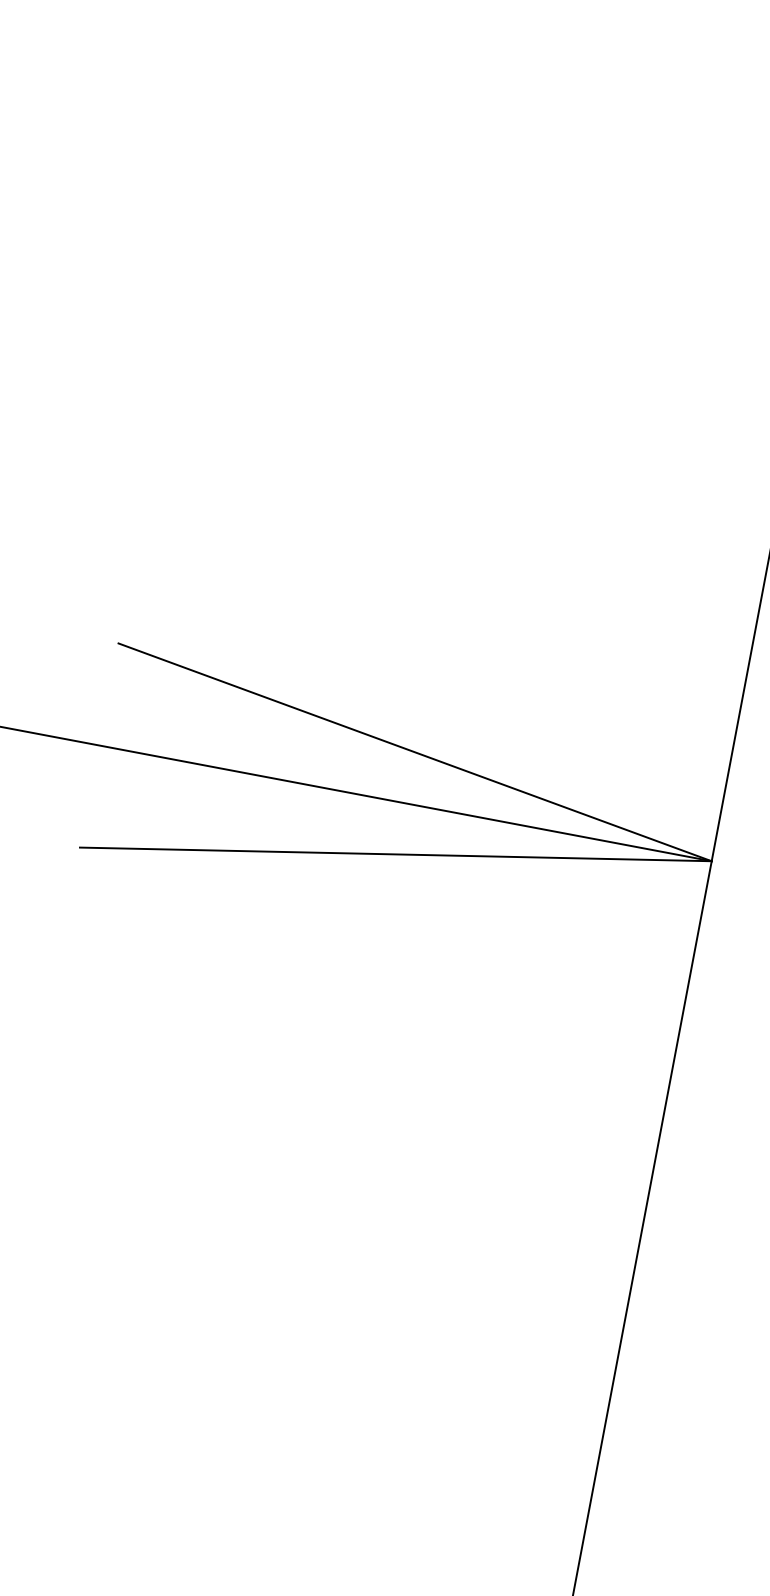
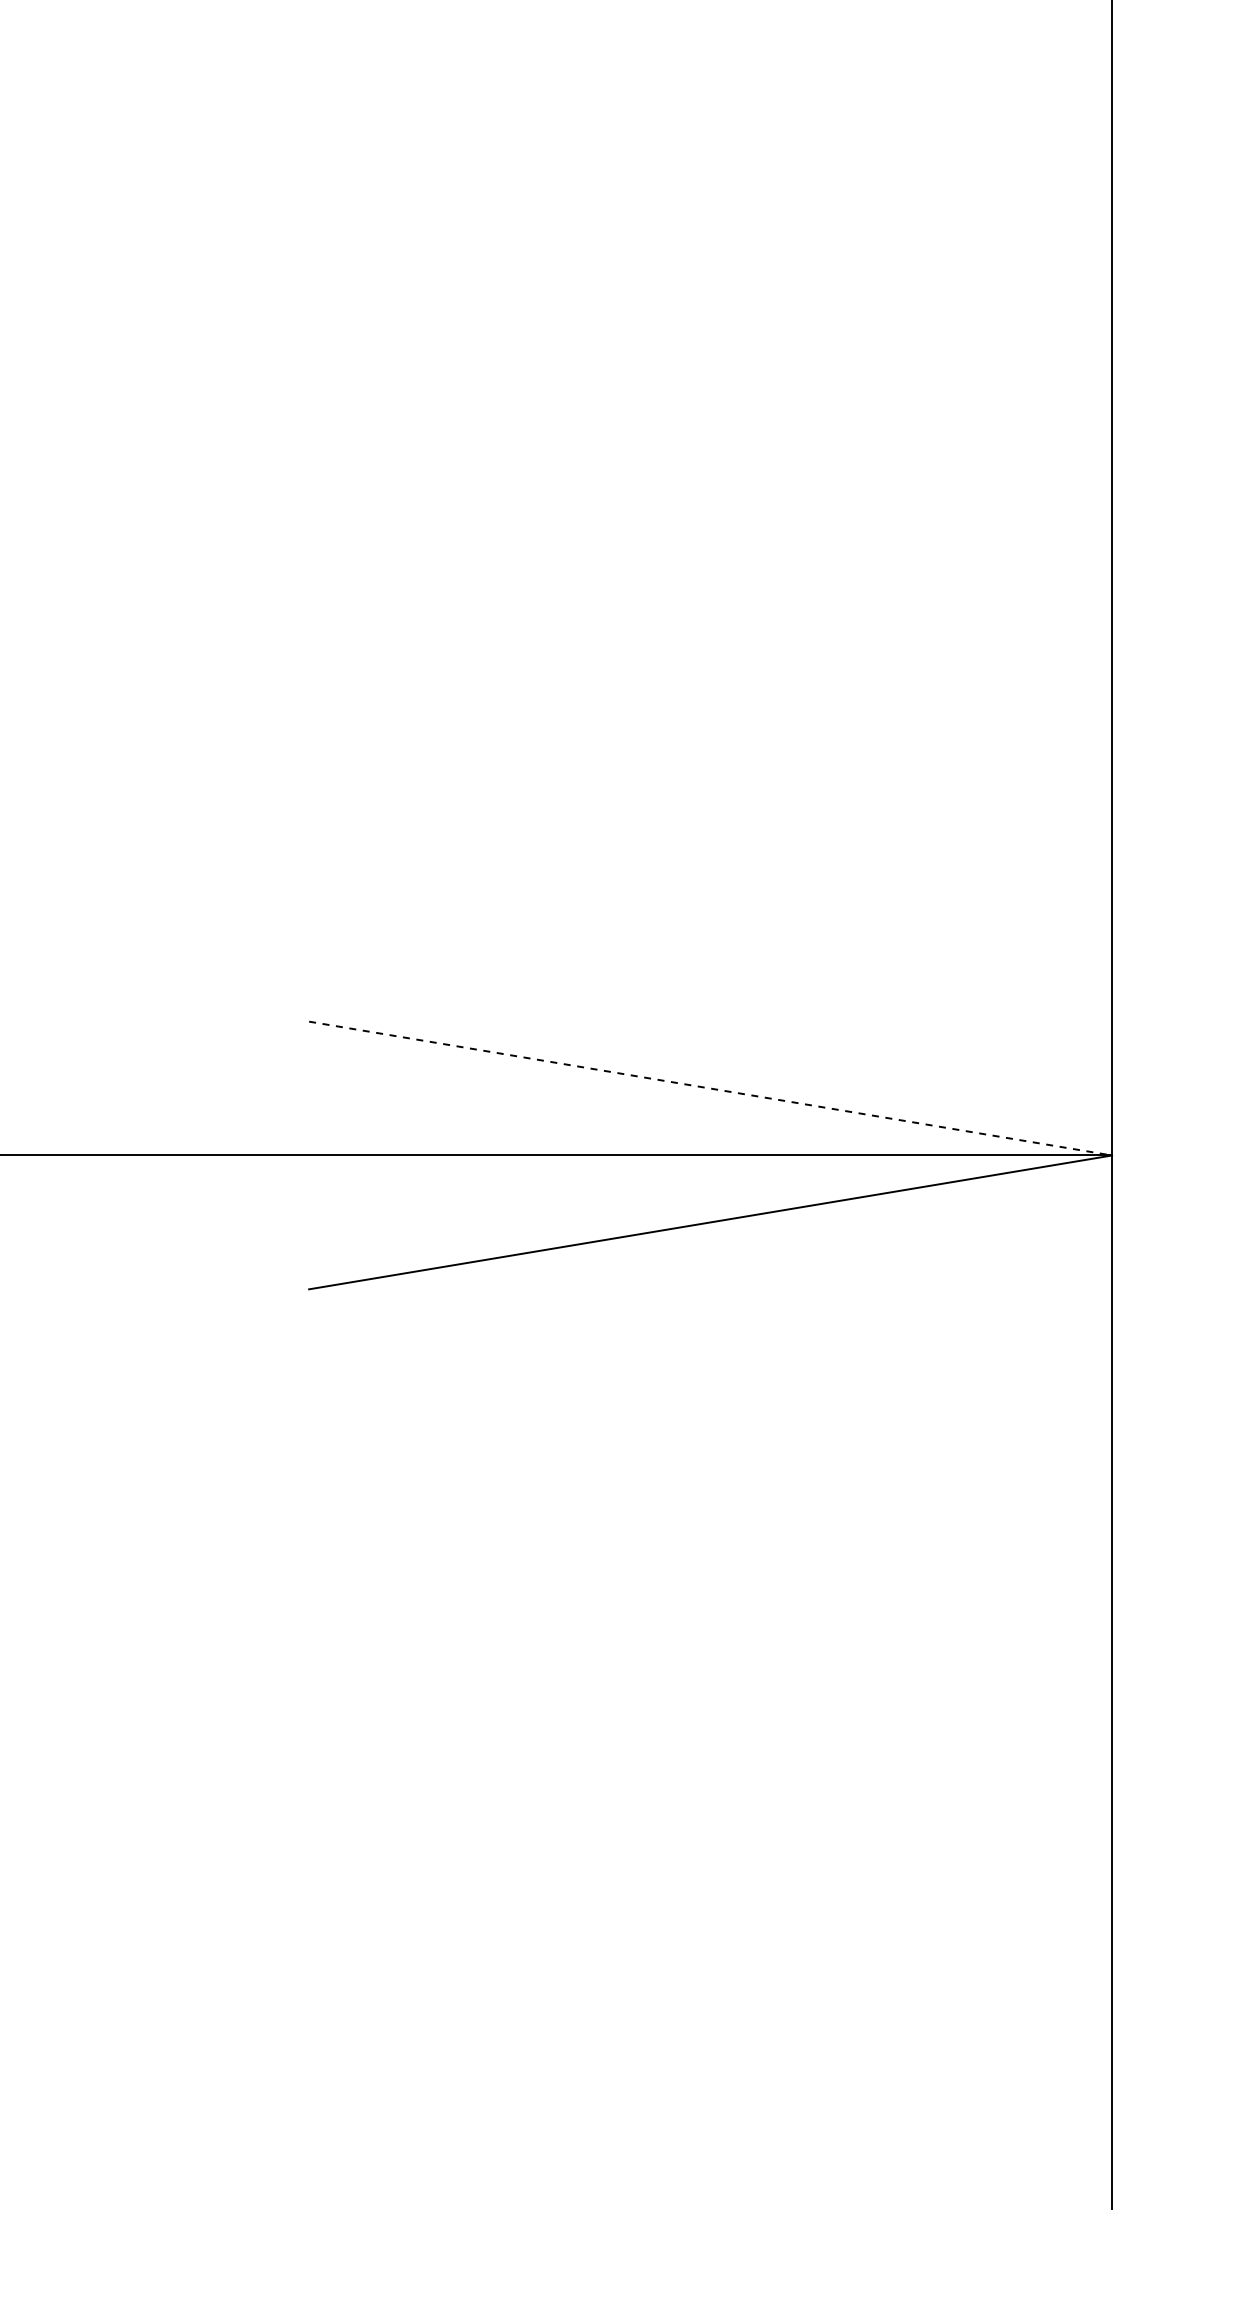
line: (415, 752) -> (711, 1088), solid -> dashed

